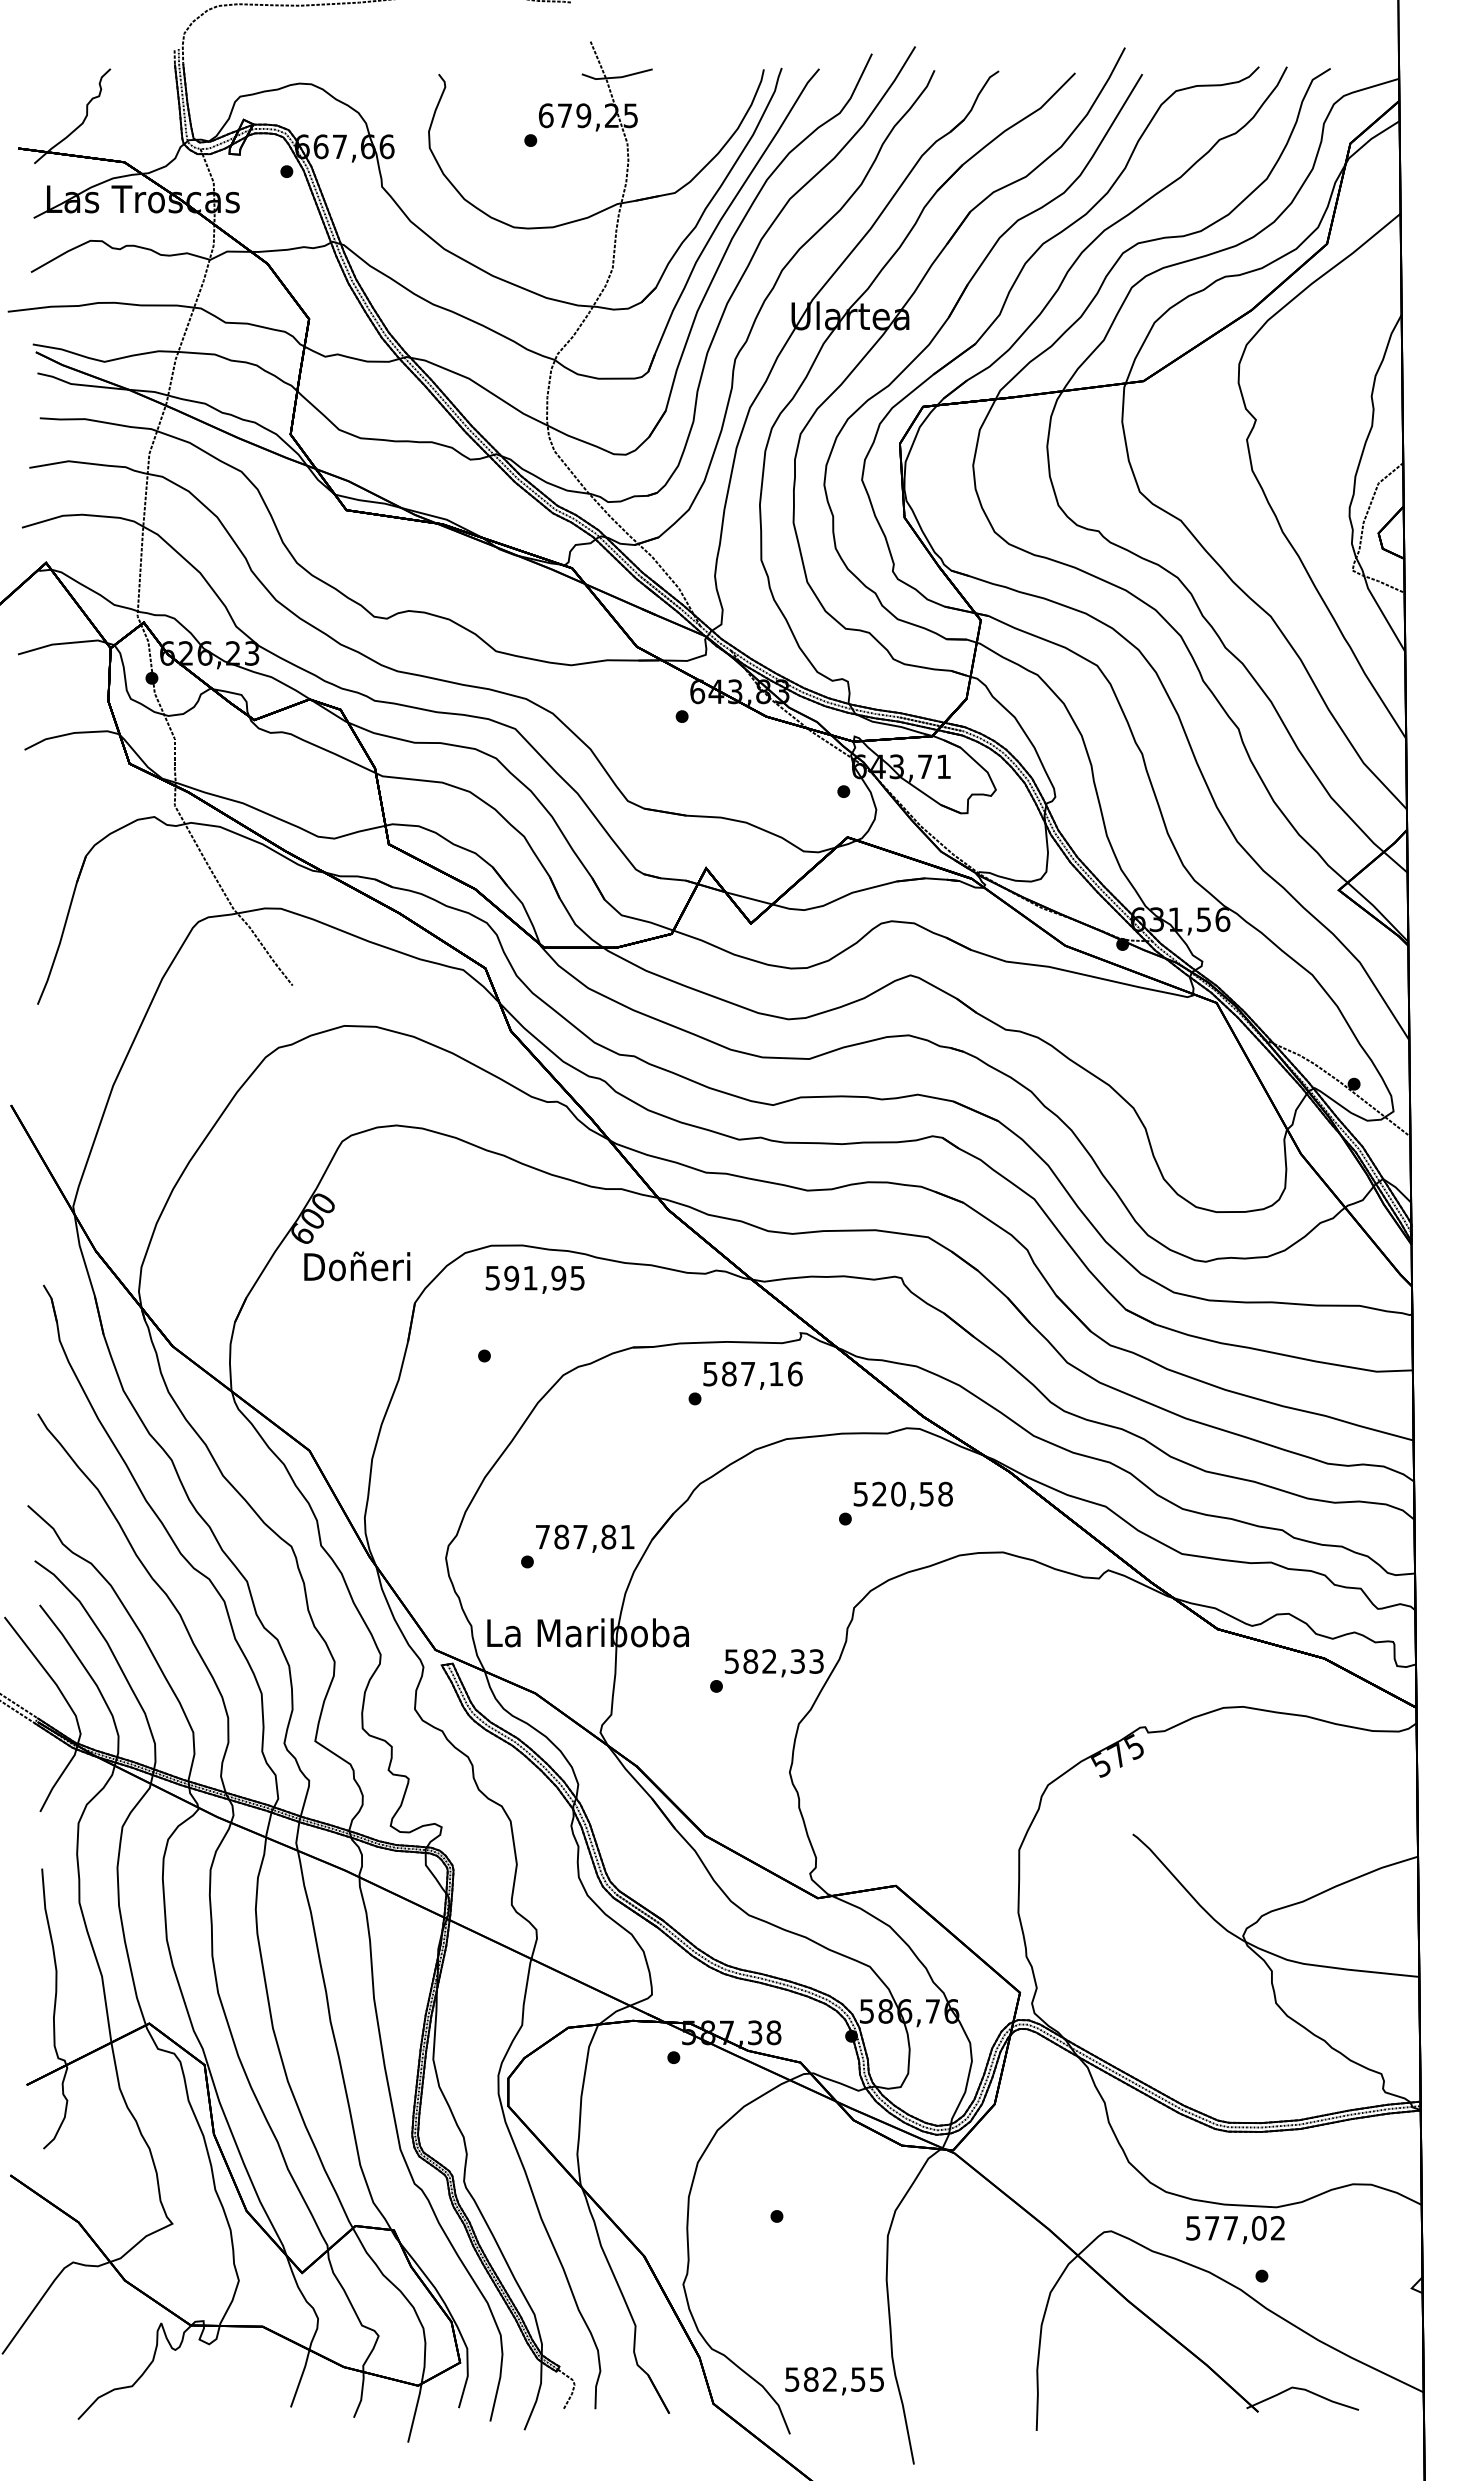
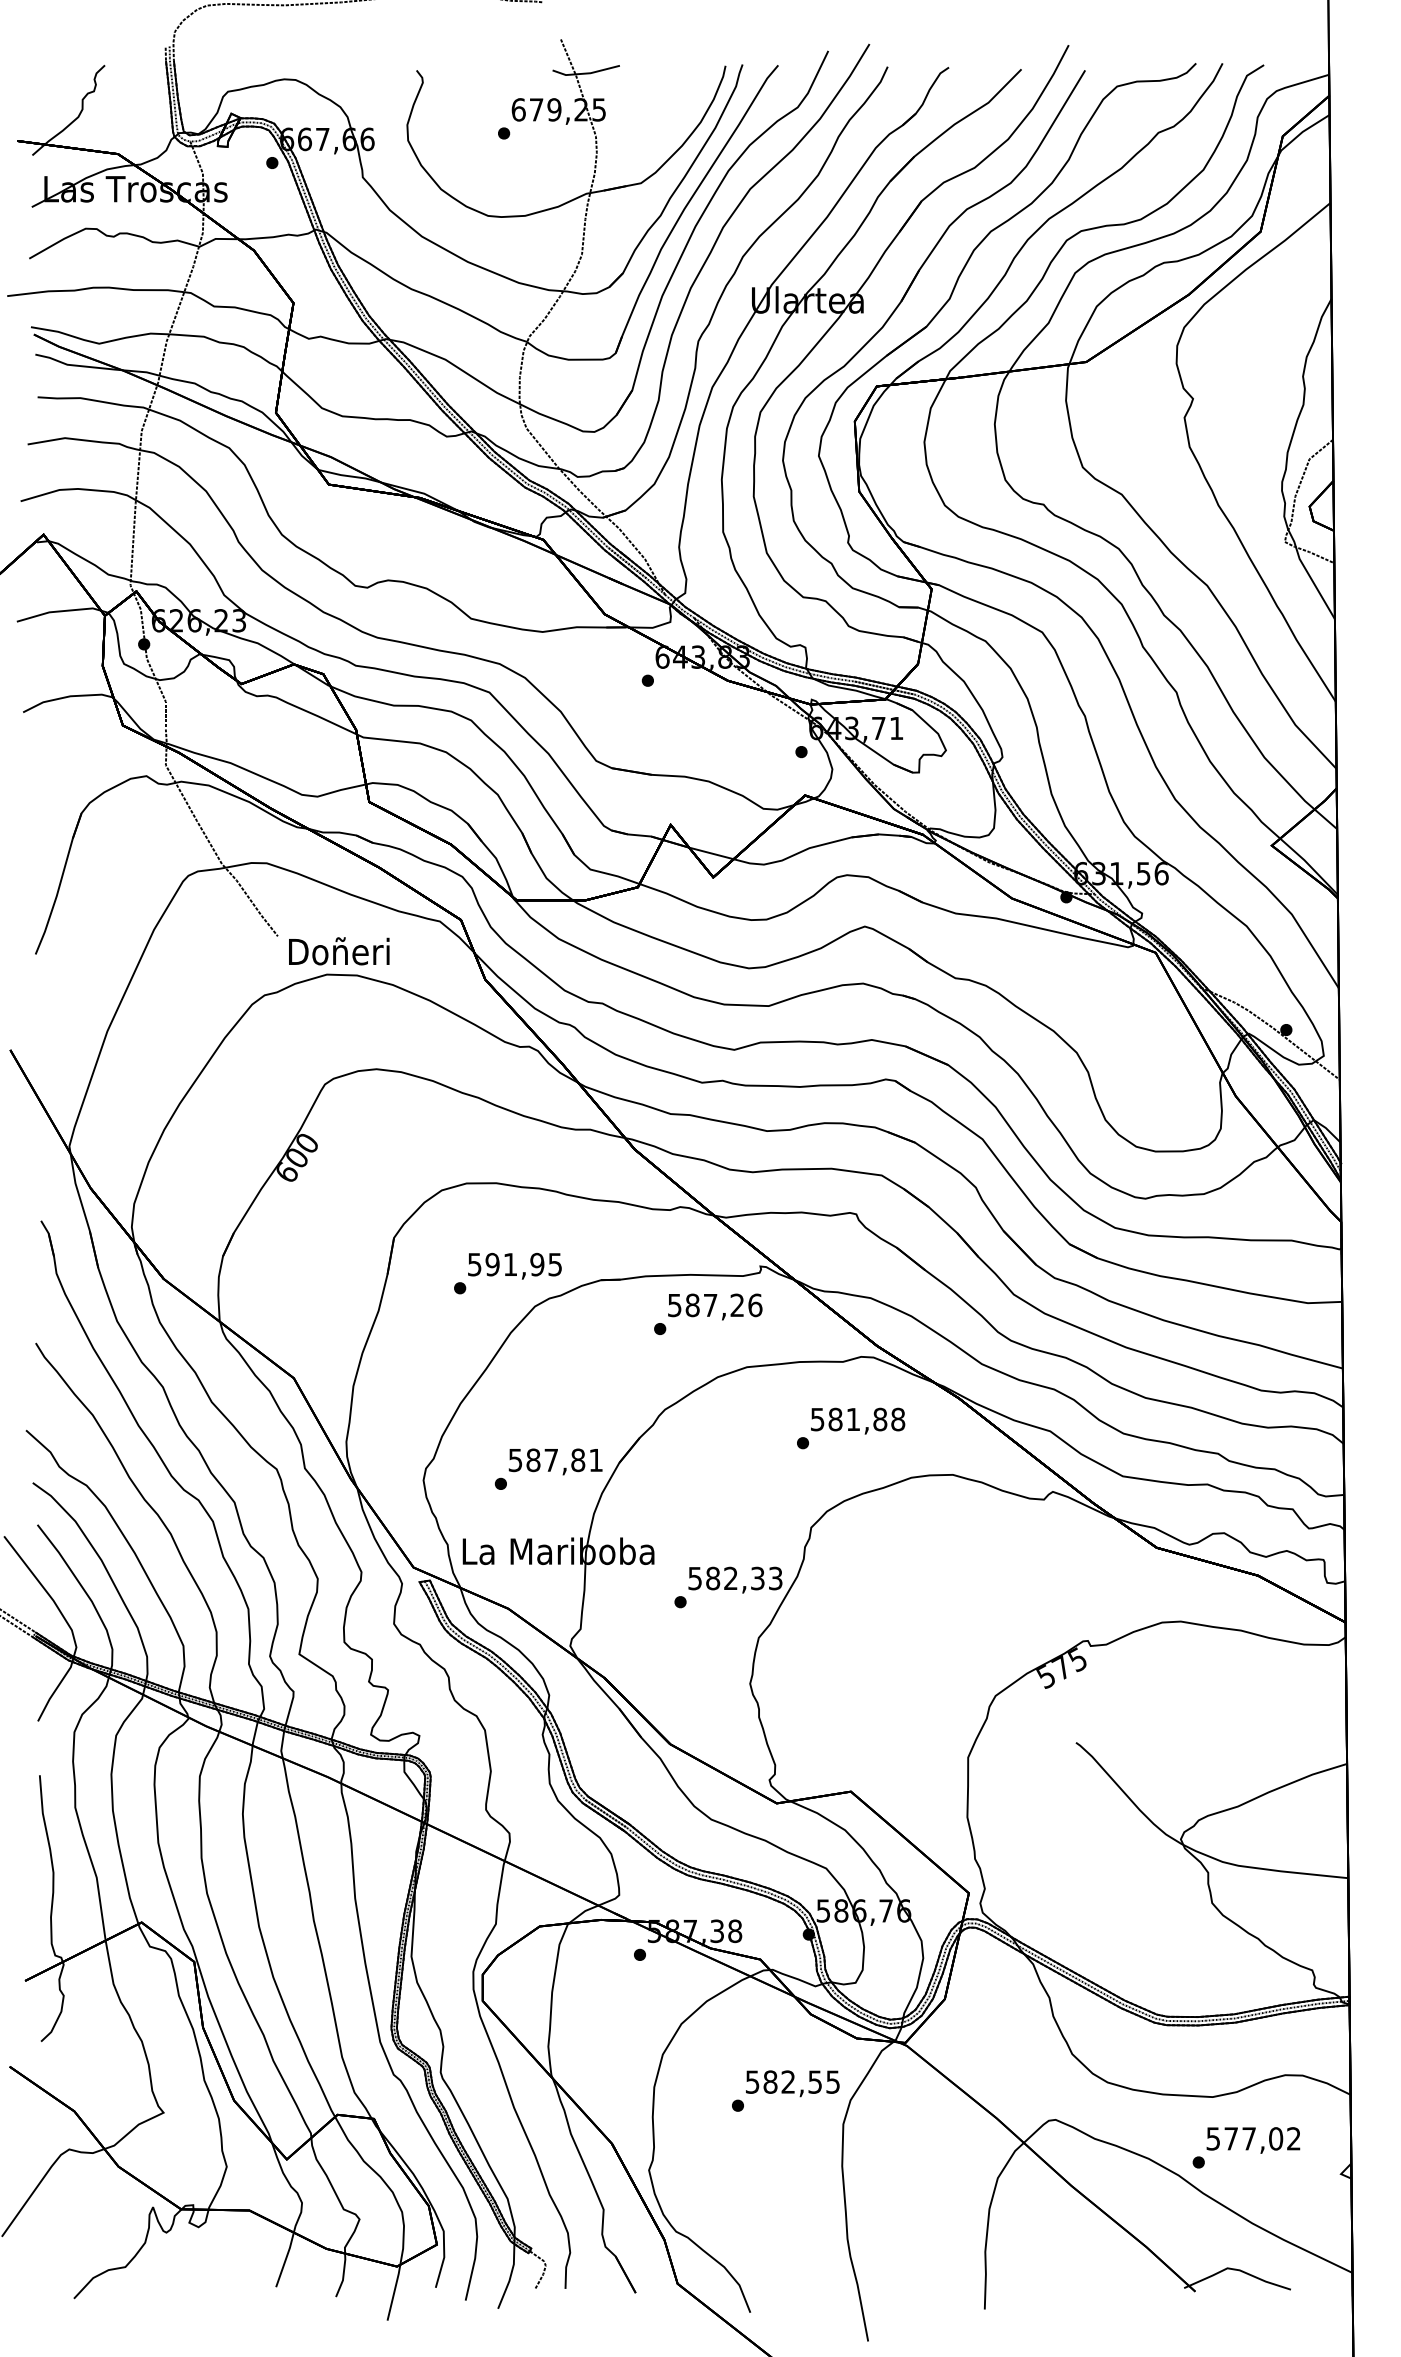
text: (357, 1266) -> (339, 951), moved
text: (534, 1279) -> (514, 1265), moved
text: (776, 1373) -> (737, 1304), 587,16 -> 587,26
text: (903, 1493) -> (858, 1418), 520,58 -> 581,88
text: (542, 1537) -> (515, 1460), 787,81 -> 587,81
text: (1235, 2230) -> (1253, 2140), moved
text: (834, 2381) -> (792, 2083), moved

